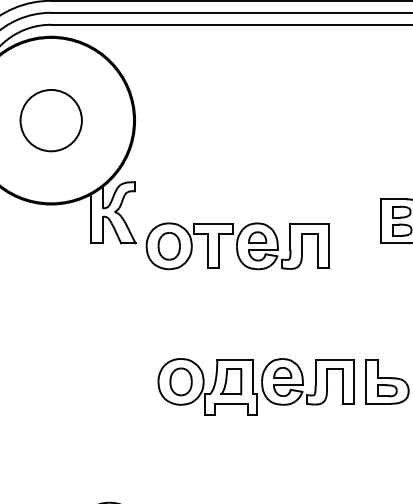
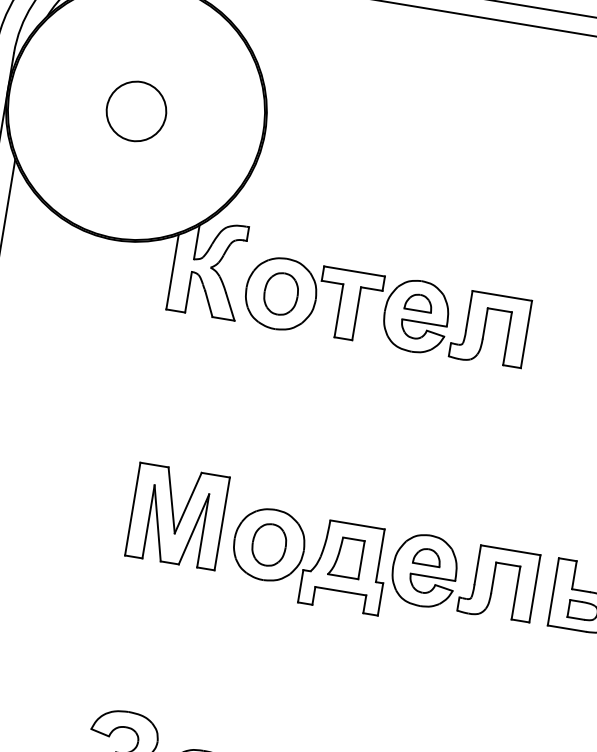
circle: (51, 120) -> (136, 111), size x0.62
part: (237, 246) -> (385, 311), moved
part: (119, 373) -> (176, 516), added

